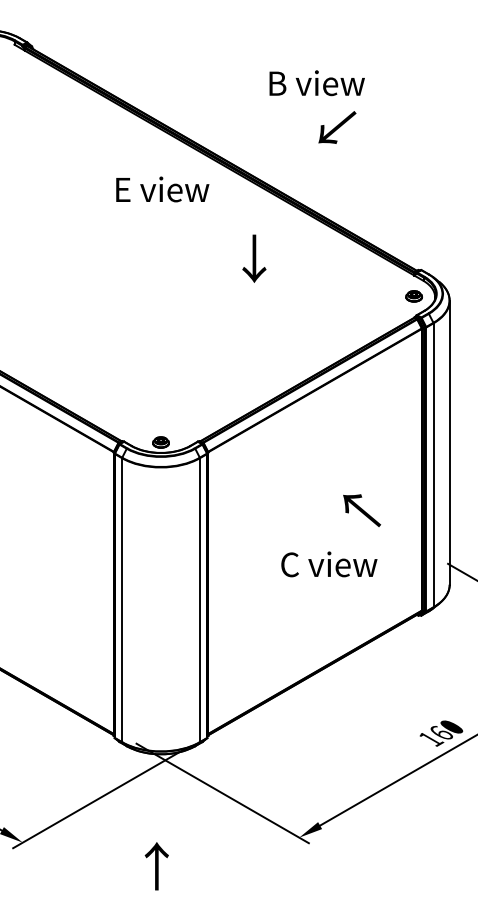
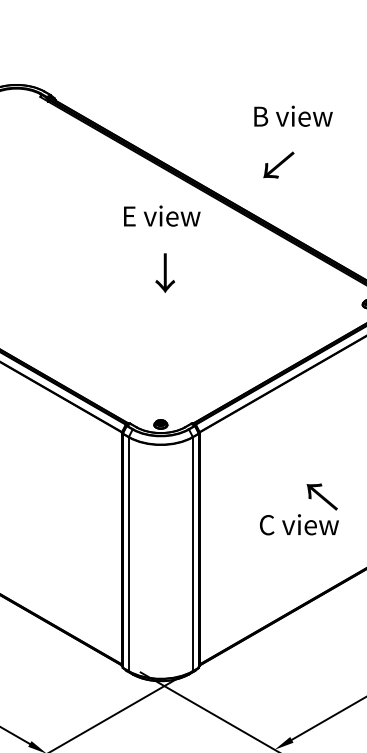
text: (316, 83) -> (292, 116), moved
text: (337, 127) -> (278, 165), moved
text: (254, 258) -> (165, 272), moved
text: (362, 510) -> (322, 496), moved

